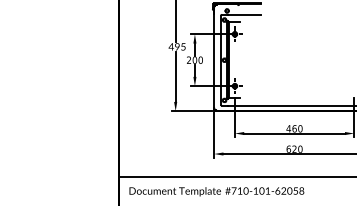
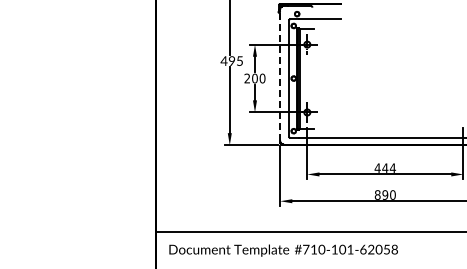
line: (214, 57) -> (280, 74), solid -> dashed
text: (297, 128) -> (389, 167), 460 -> 444
text: (291, 148) -> (381, 194), 620 -> 890

